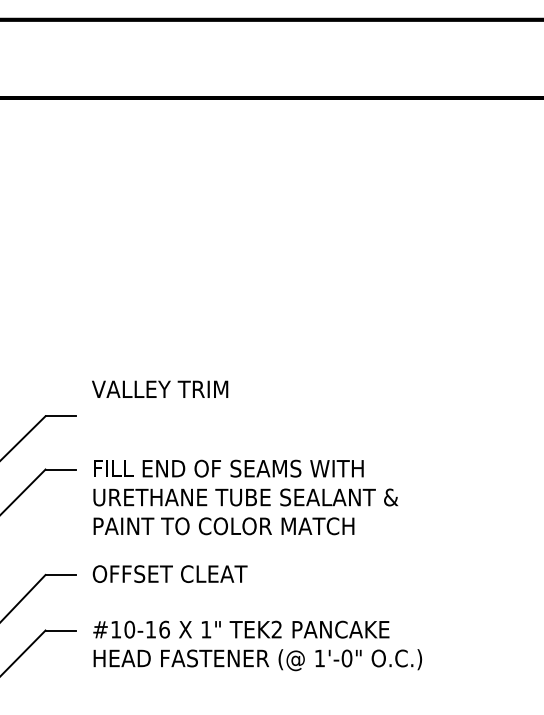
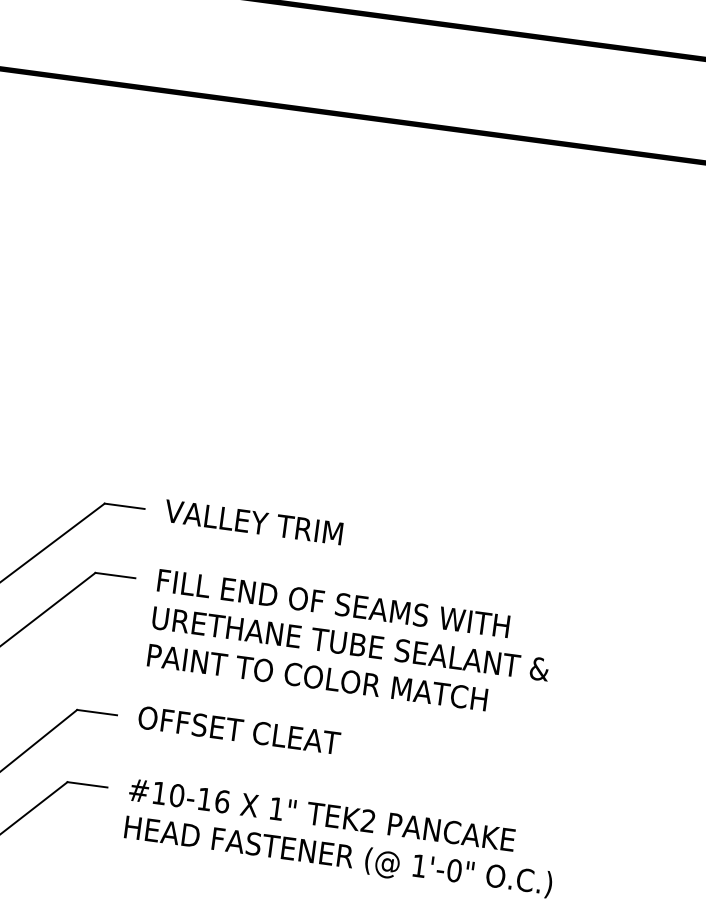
text: (160, 388) -> (254, 521), moved

